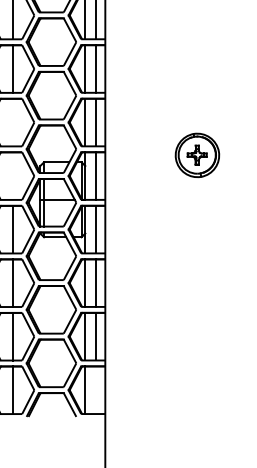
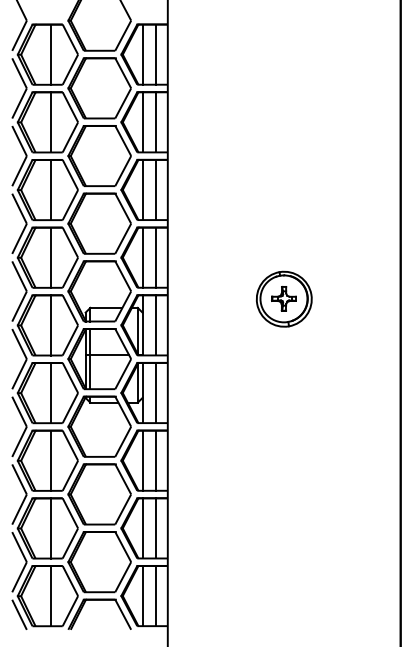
line: (12, 122) -> (50, 257), added
line: (12, 176) -> (50, 325), added
line: (96, 389) -> (156, 595), added

